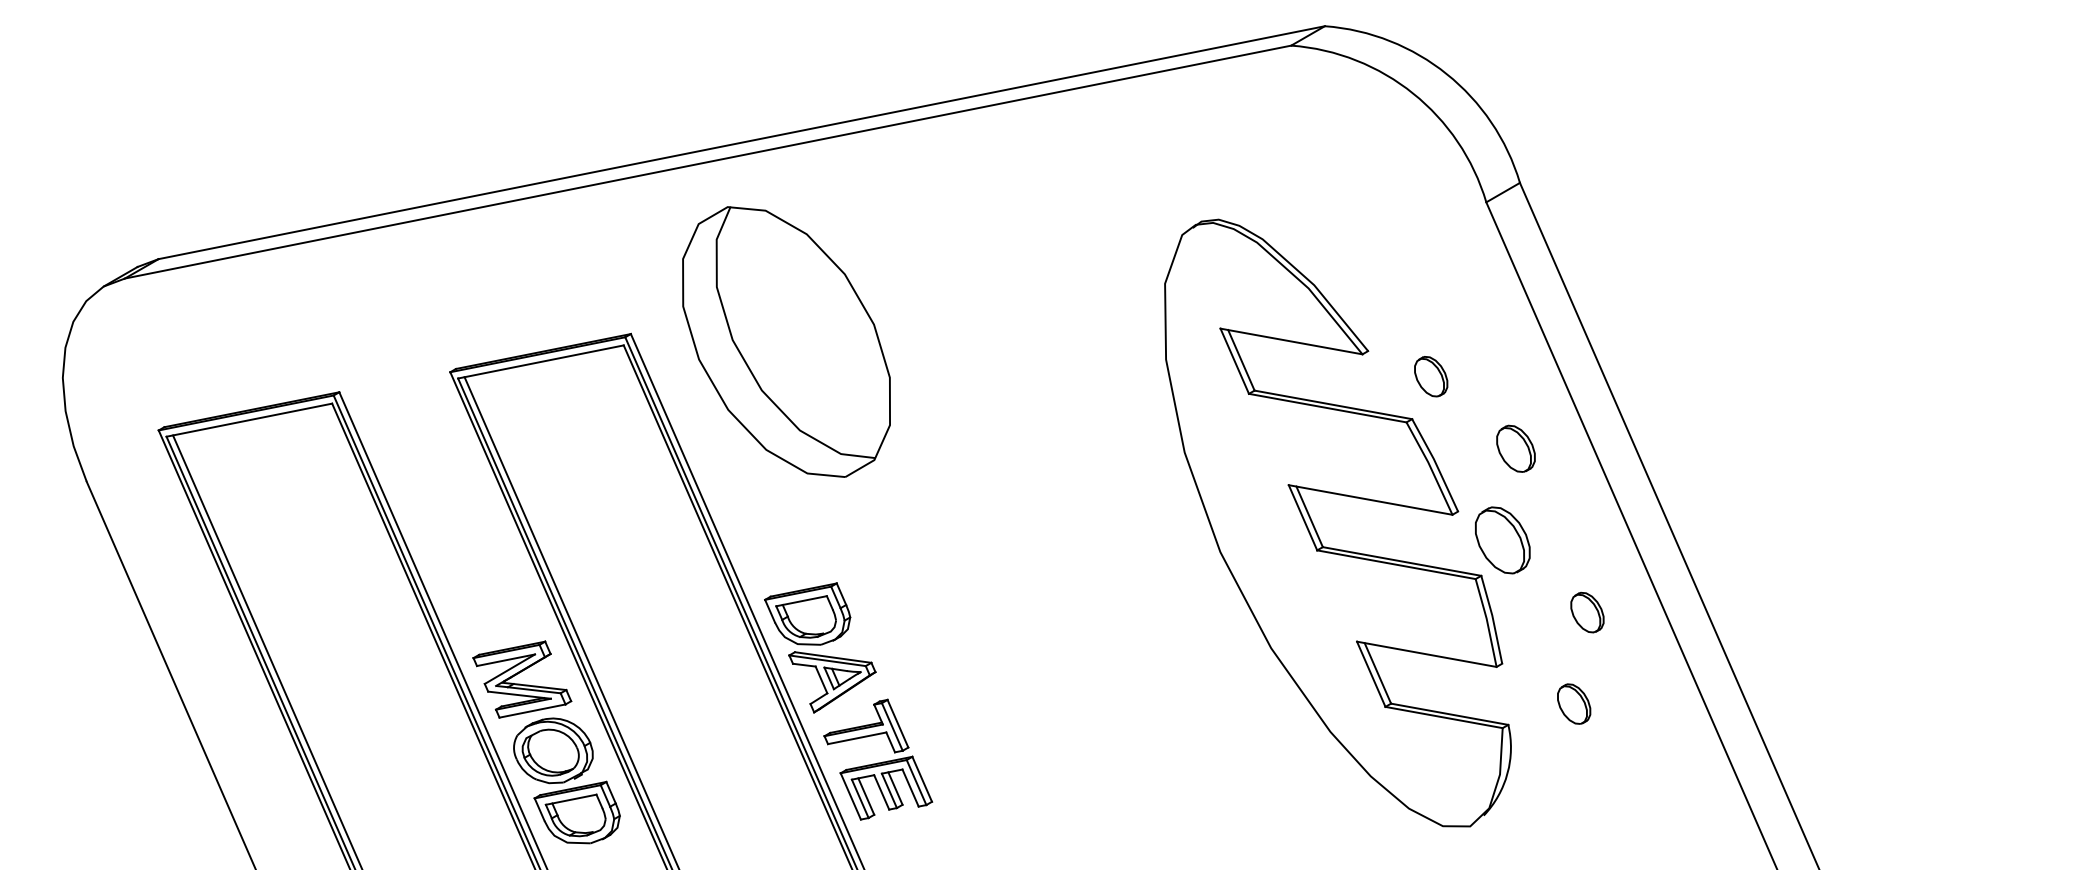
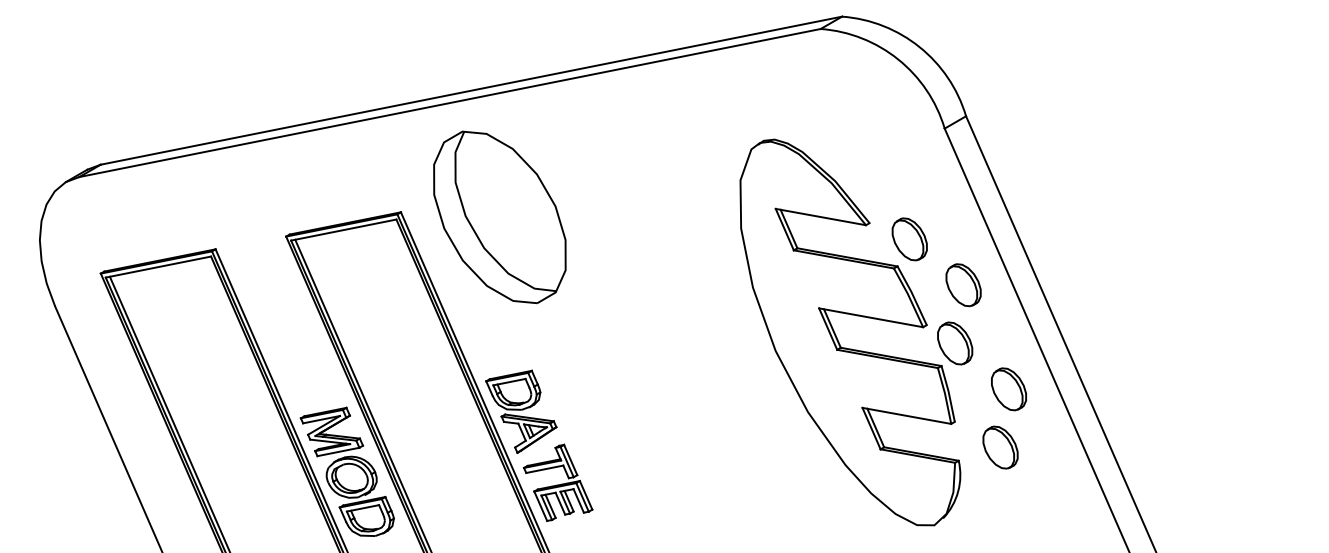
part: (1430, 376) -> (909, 239), size x1.67
part: (1515, 449) -> (963, 285), size x1.43
part: (1586, 612) -> (1008, 389), size x1.67
part: (1574, 704) -> (1000, 447), size x1.67

